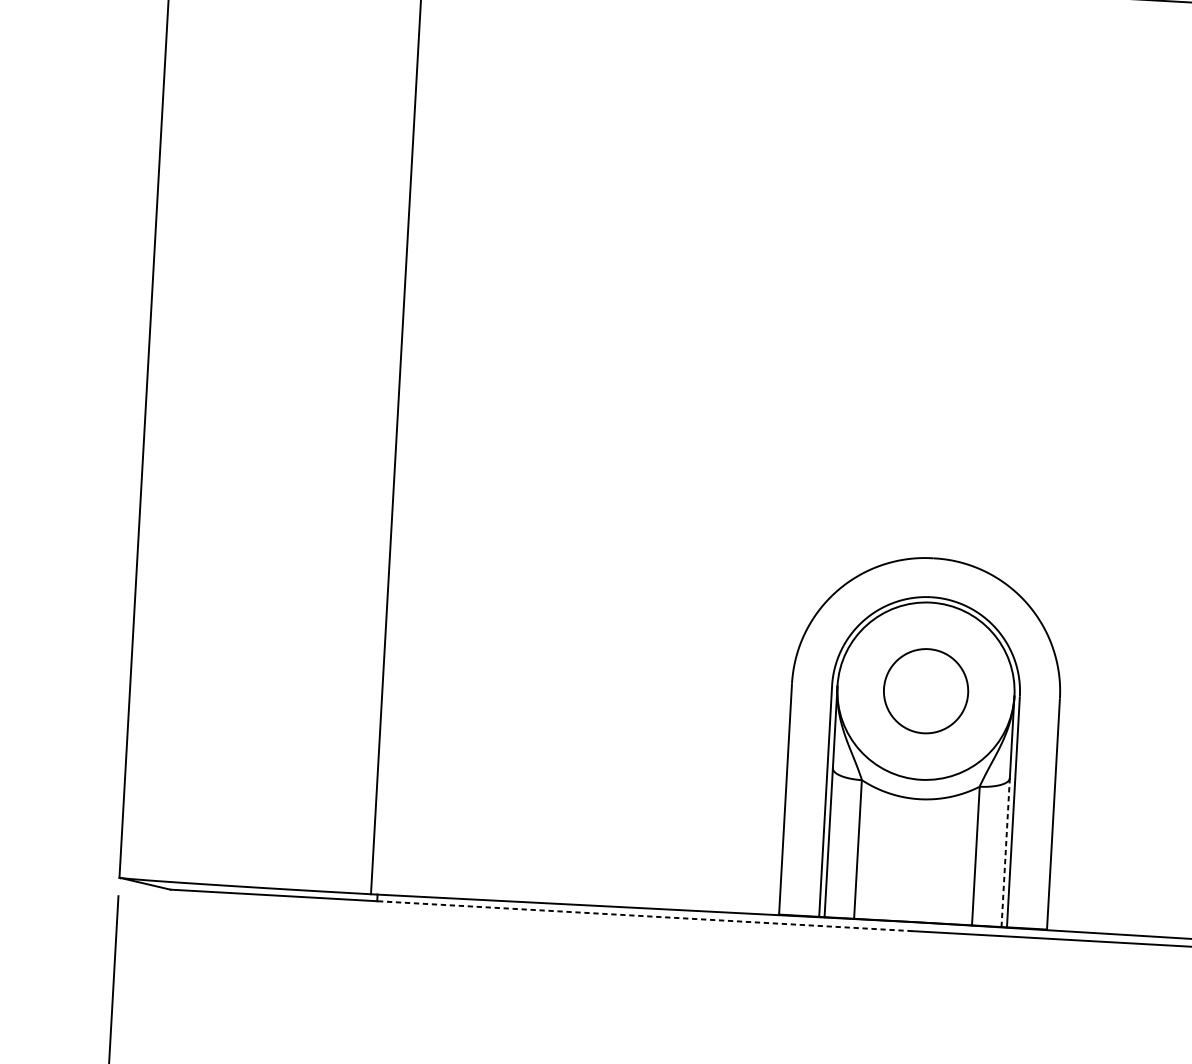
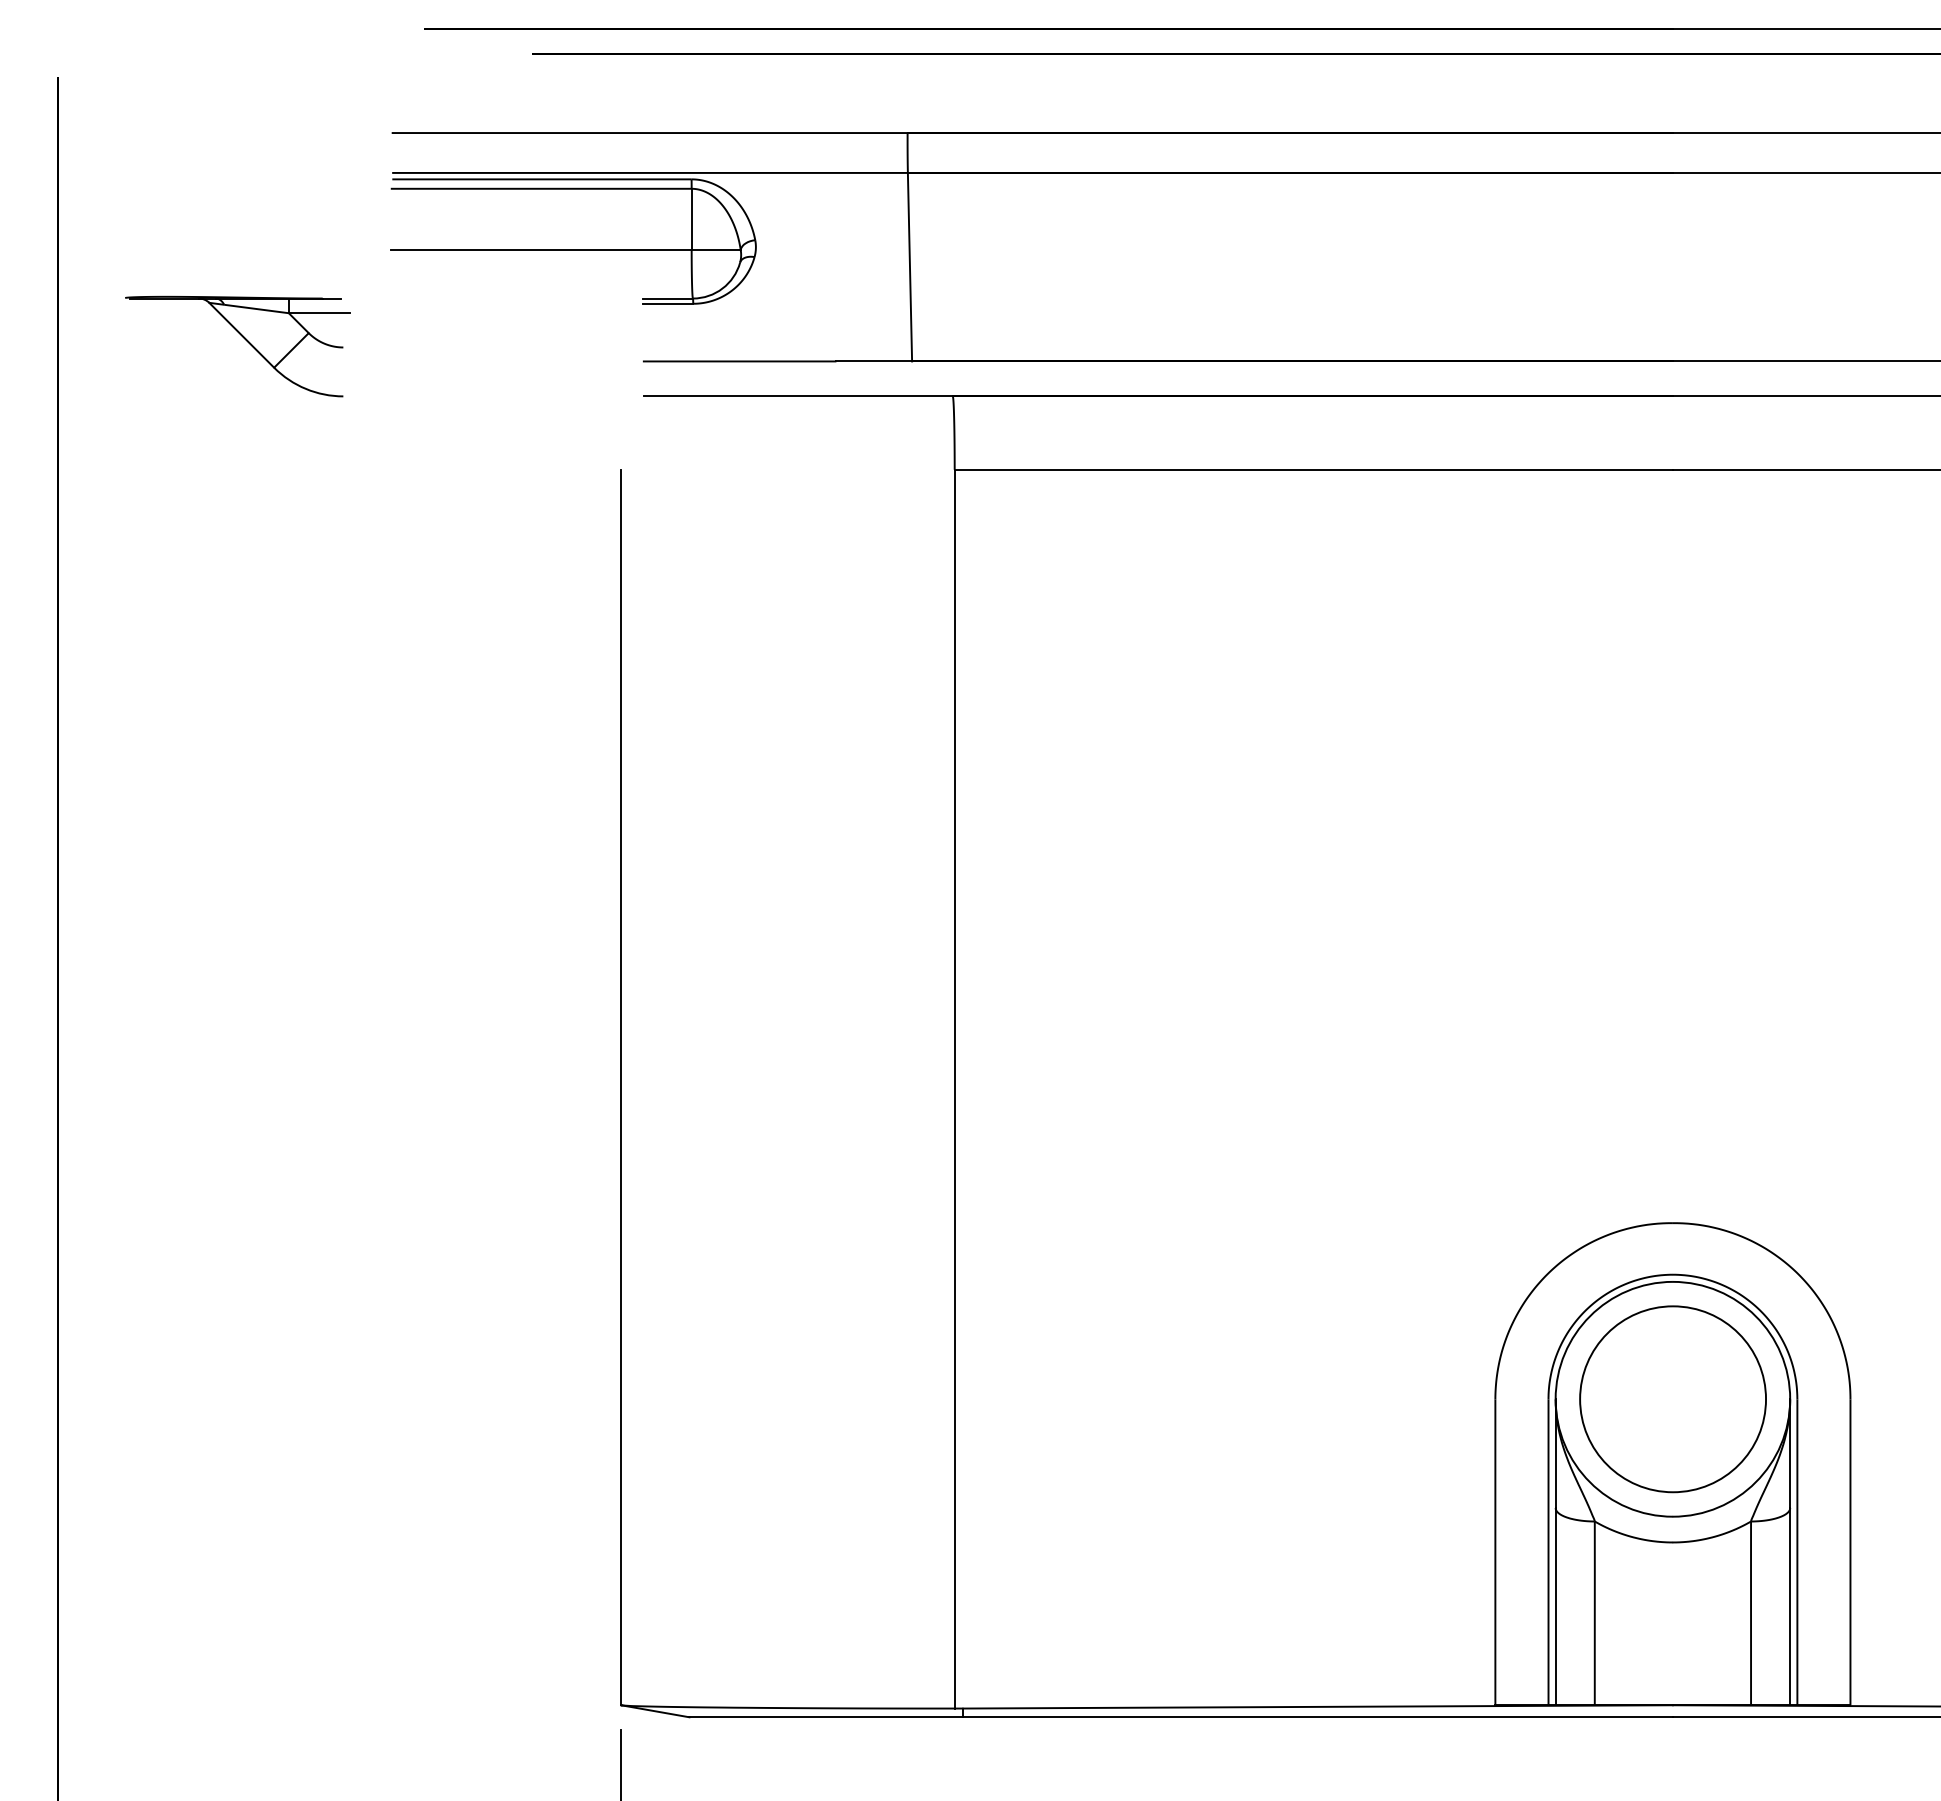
circle: (926, 691) -> (1673, 1399), size x1.67
line: (1005, 852) -> (1790, 1606), dashed -> solid
line: (645, 916) -> (1318, 1717), dashed -> solid

